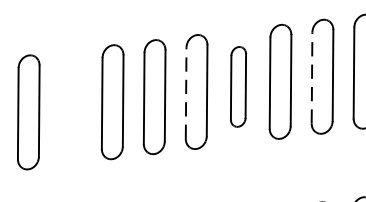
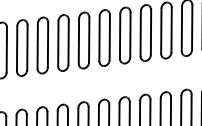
line: (311, 77) -> (140, 33), dashed -> solid
part: (238, 85) -> (104, 37), size x1.43
line: (185, 91) -> (78, 40), dashed -> solid
part: (71, 106) -> (22, 47), added

